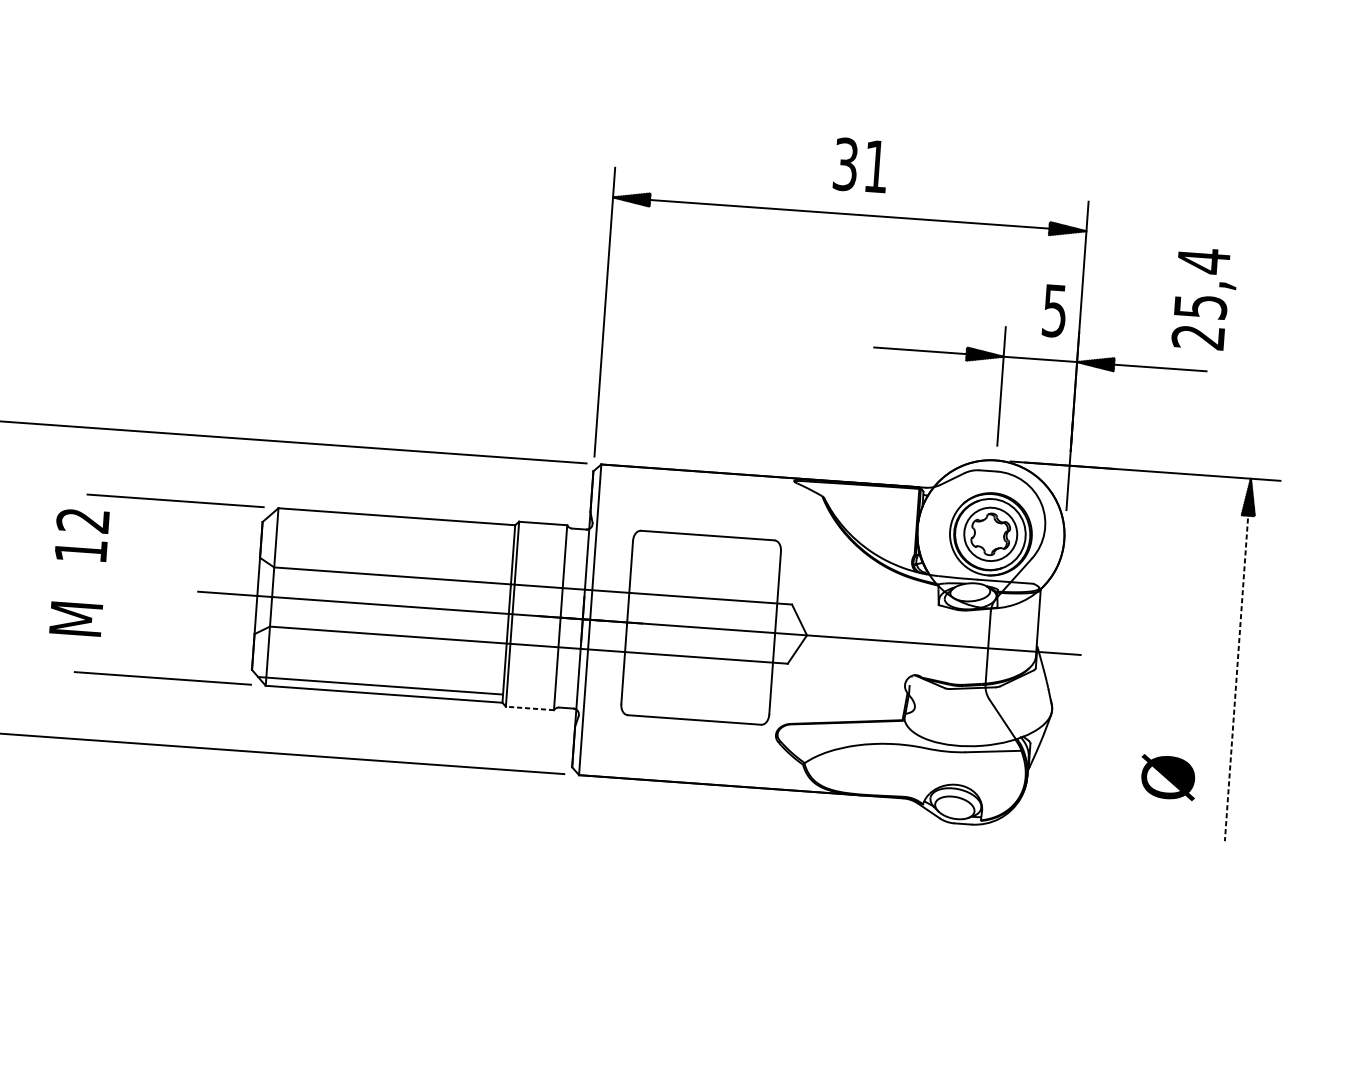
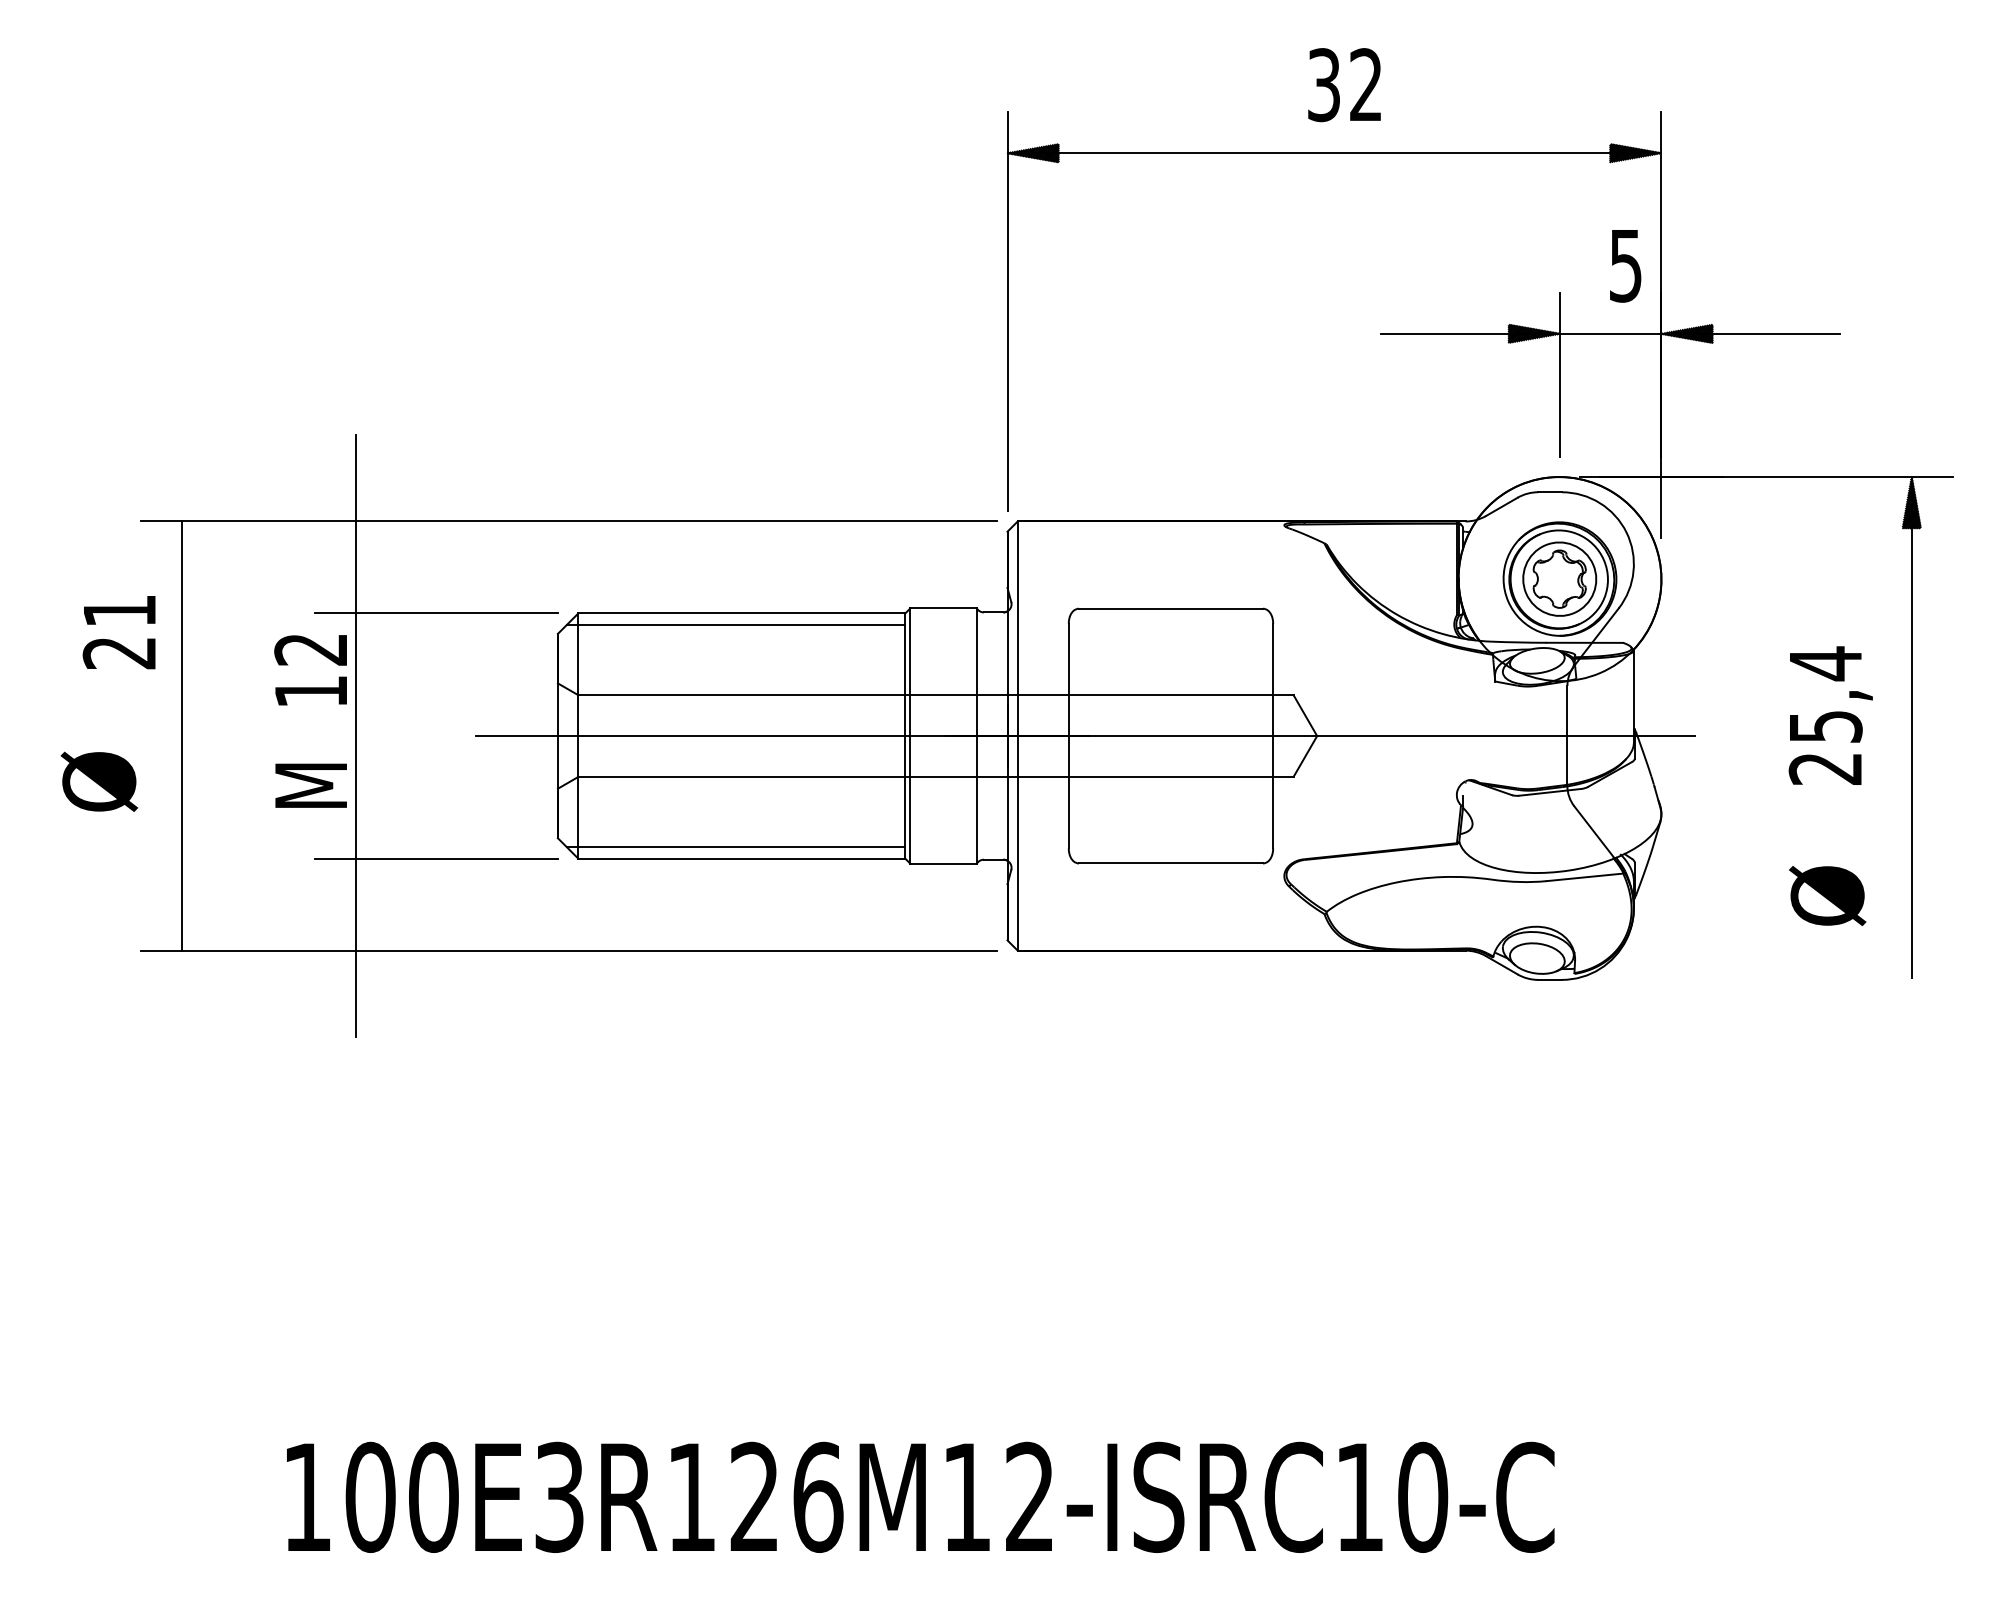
text: (875, 166) -> (1365, 84), 31 -> 32
text: (1204, 298) -> (1830, 715), moved
line: (392, 524) -> (736, 624), added
line: (110, 585) -> (355, 735), added
line: (1237, 660) -> (1911, 727), dashed -> solid
line: (529, 708) -> (943, 863), dashed -> solid

